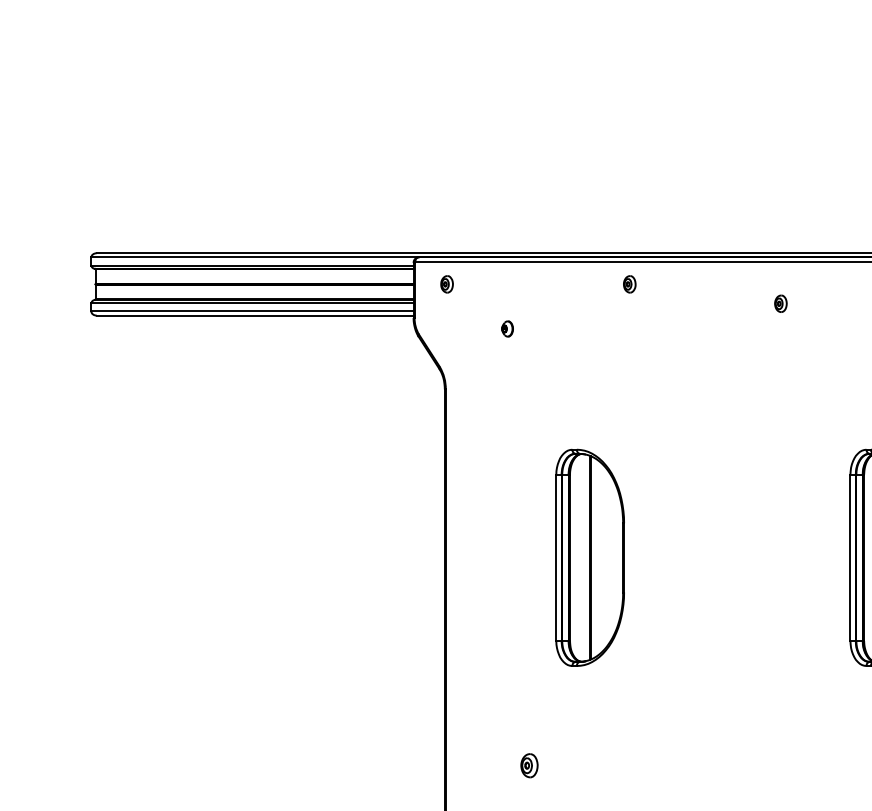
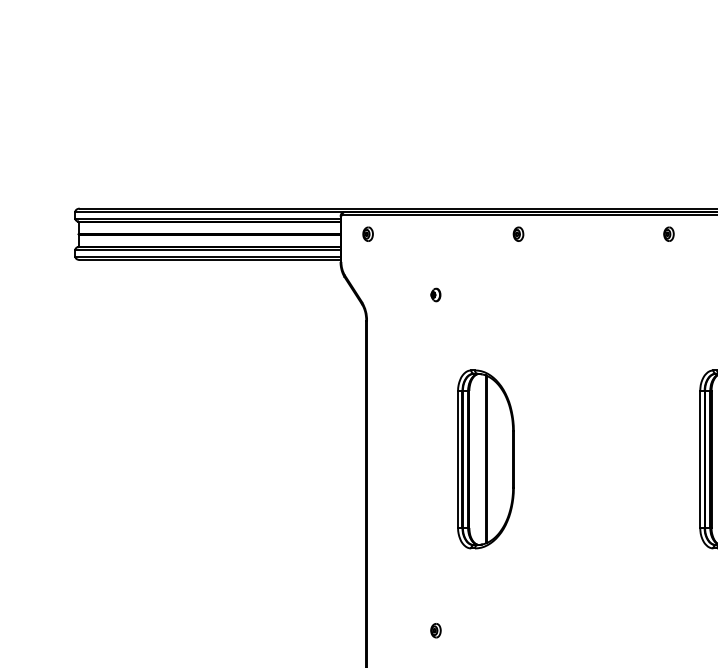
part: (780, 302) -> (668, 233), moved
part: (507, 328) -> (435, 294), moved
part: (528, 765) -> (435, 630), size x0.71

